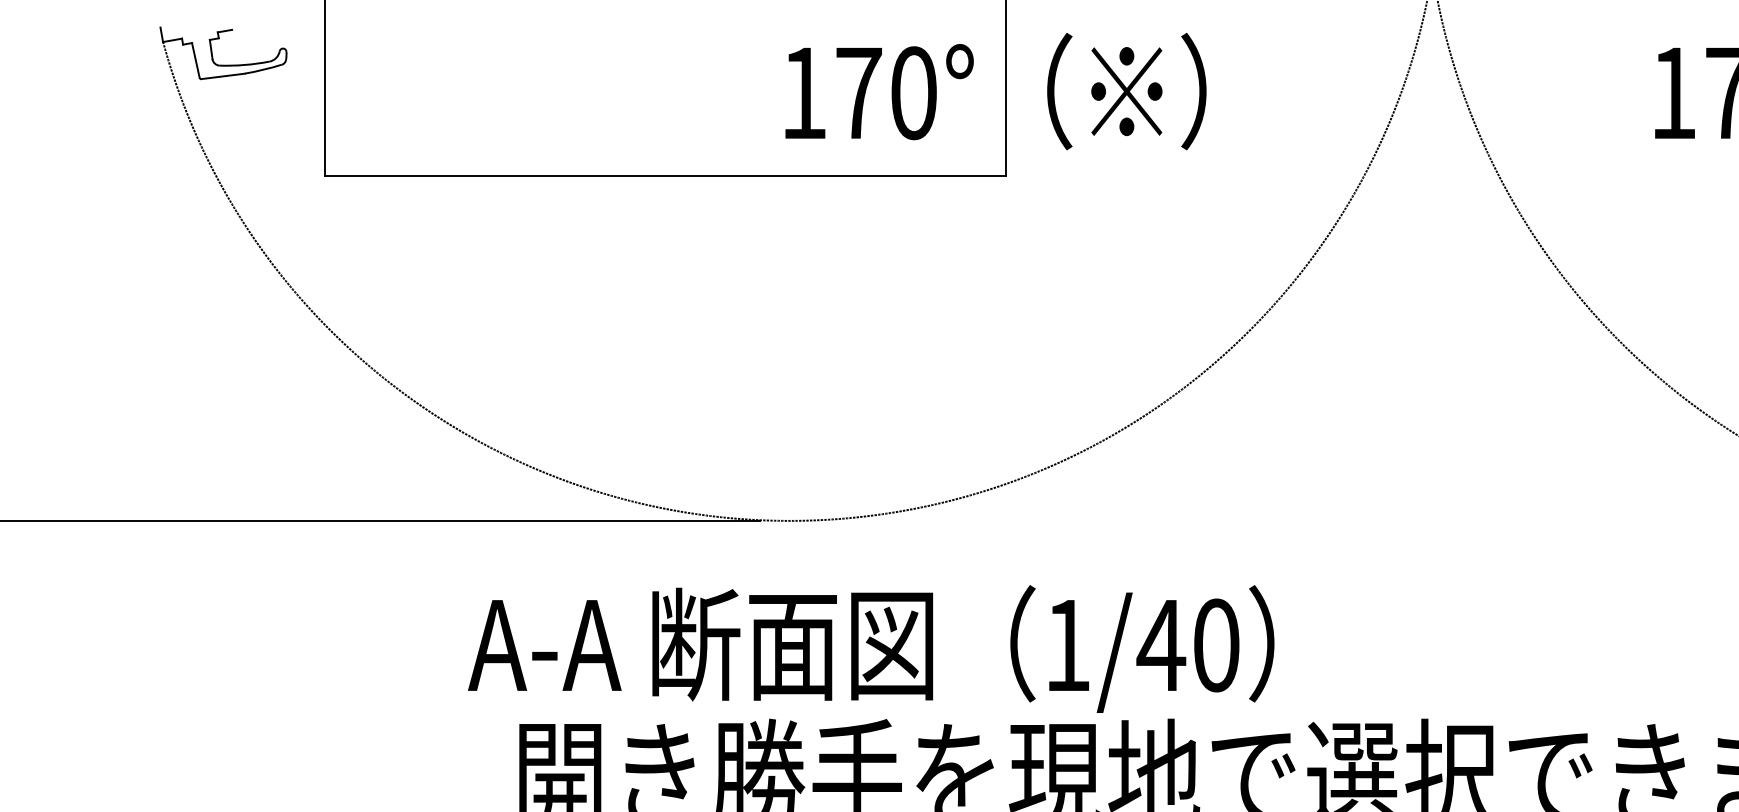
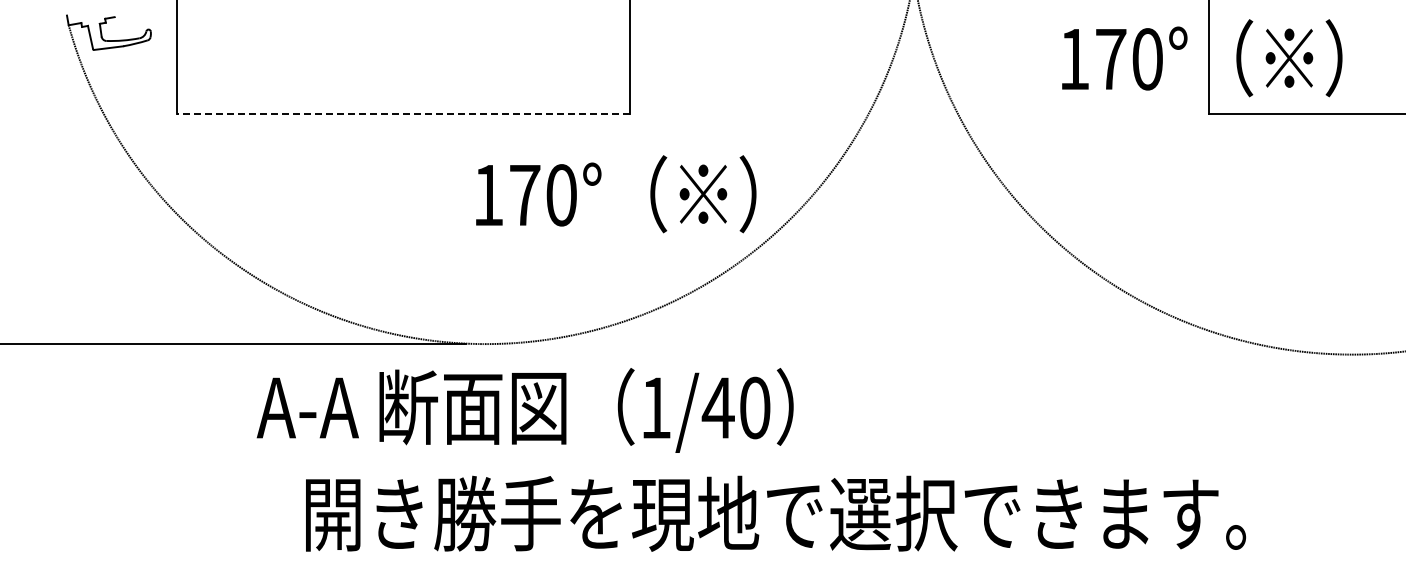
text: (996, 91) -> (616, 194), moved
line: (665, 176) -> (403, 114), solid -> dashed
text: (870, 649) -> (524, 410), moved

